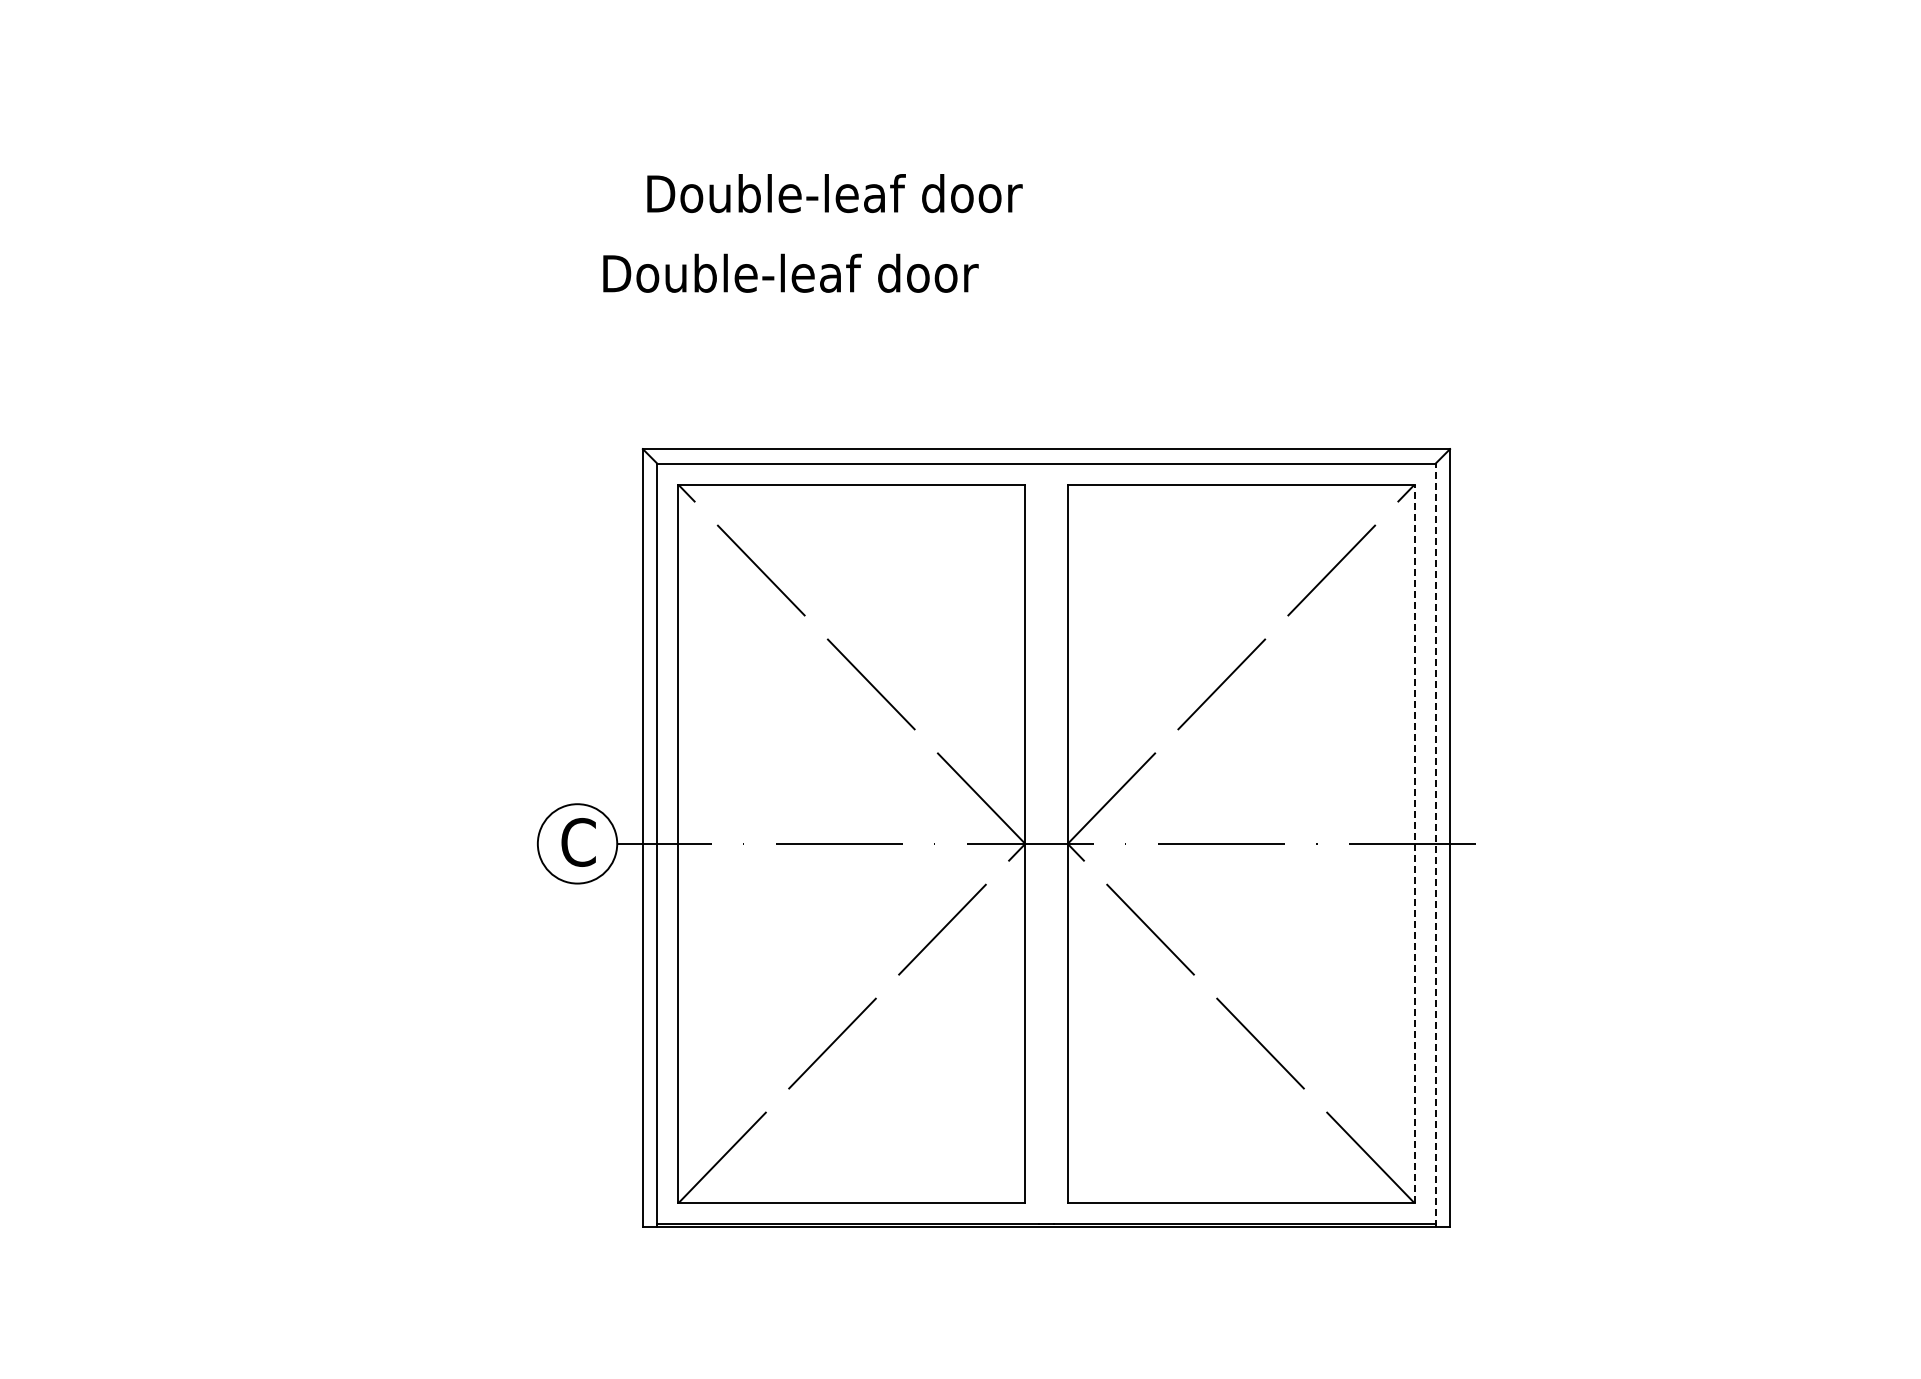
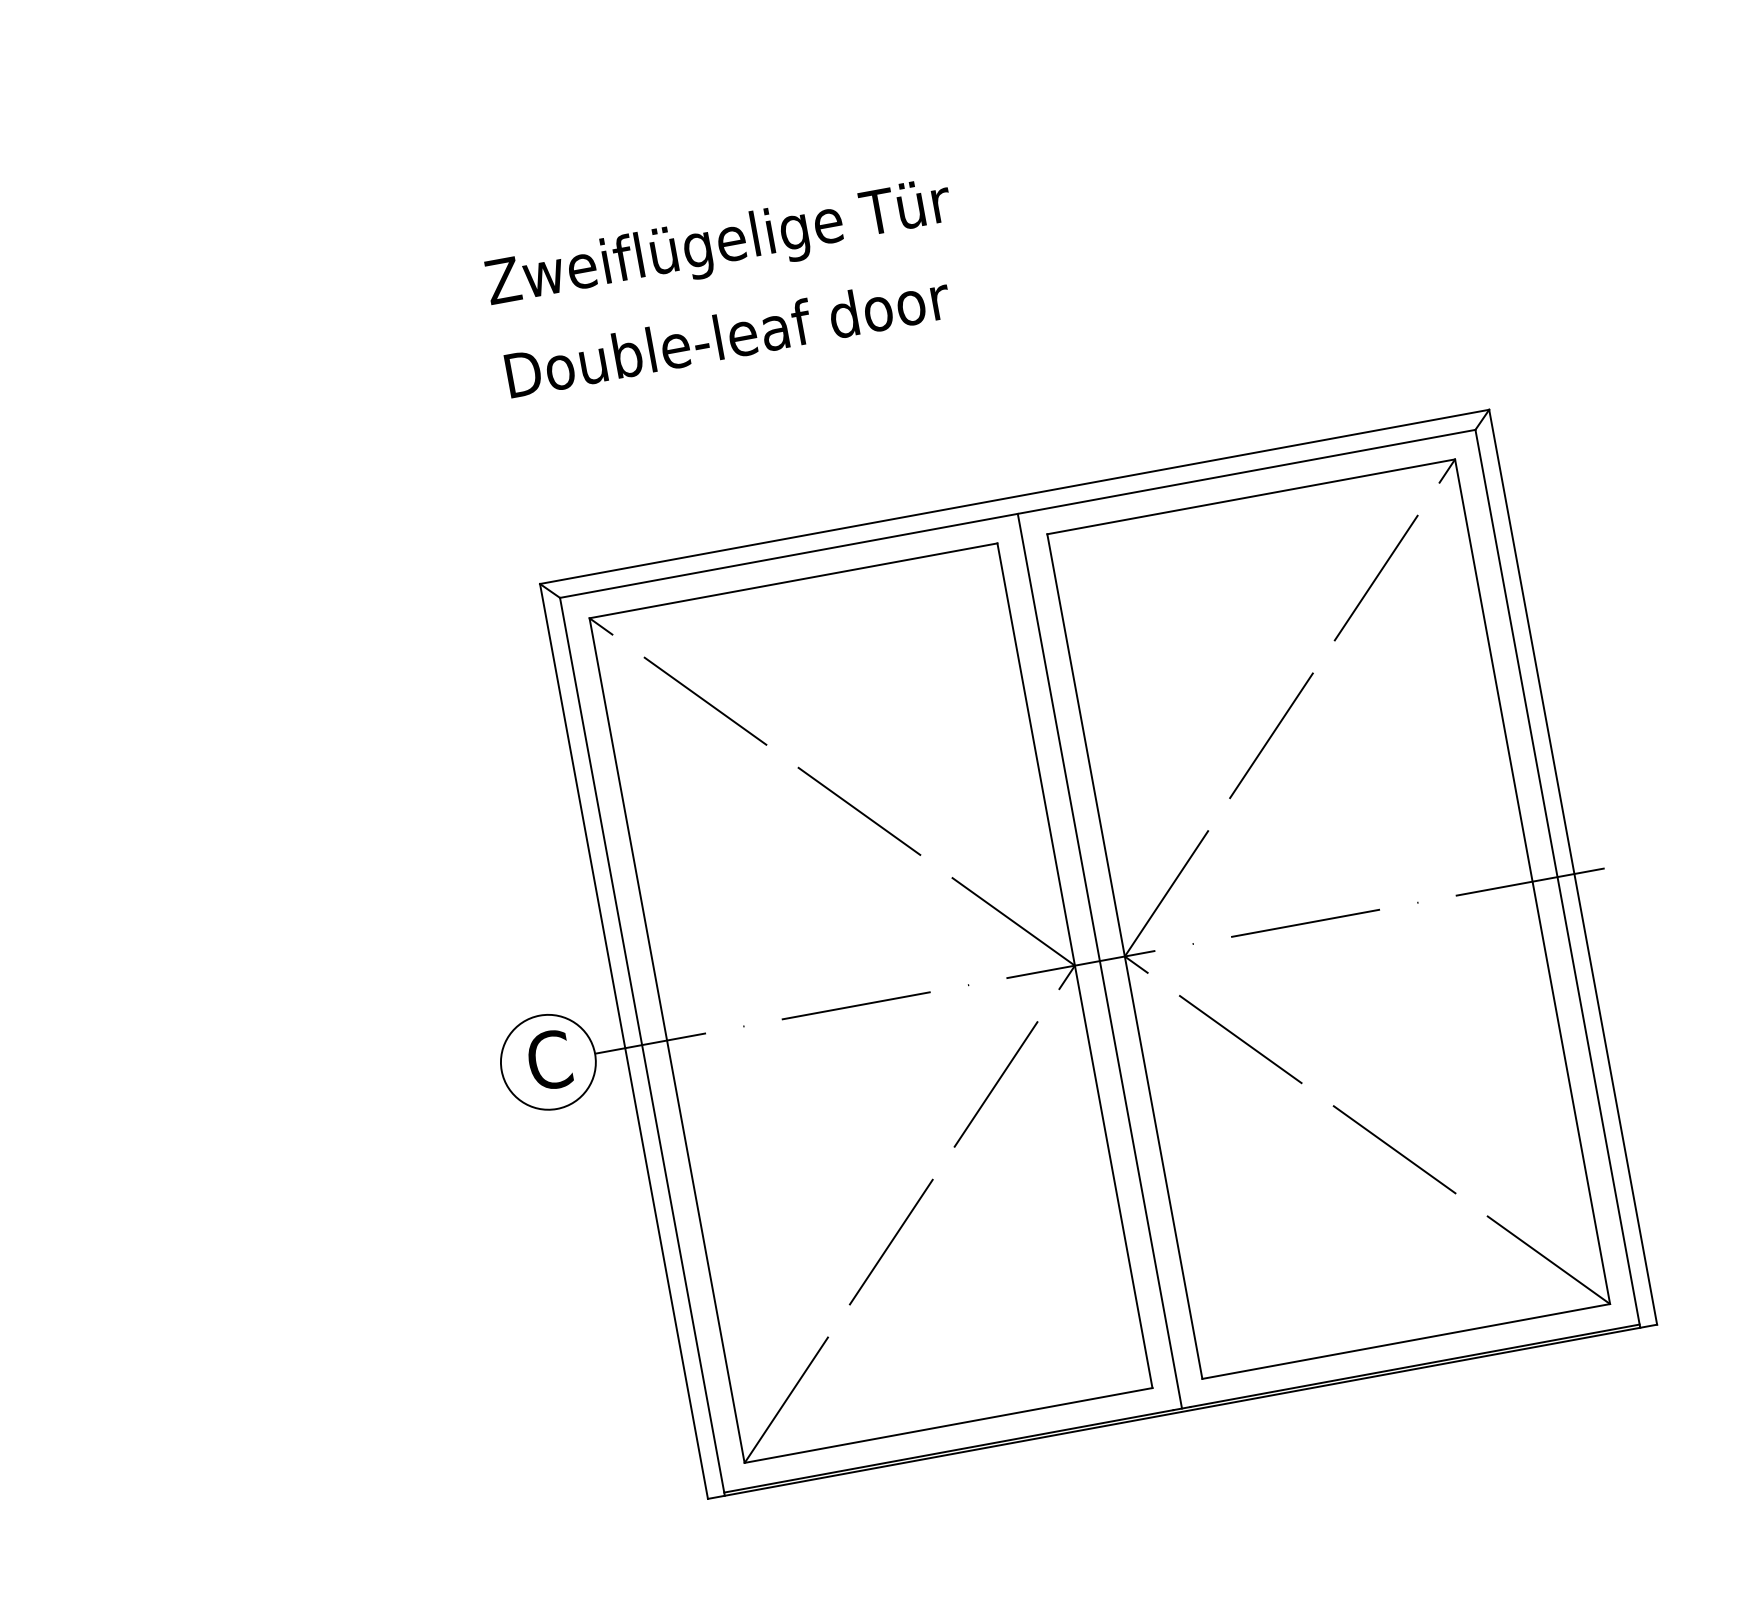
text: (841, 198) -> (719, 246), Double-leaf door -> Zweiflügelige Tür
text: (790, 272) -> (727, 334), moved
line: (1046, 843) -> (1099, 960), added
line: (1414, 843) -> (1532, 881), dashed -> solid
line: (1435, 845) -> (1557, 879), dashed -> solid

